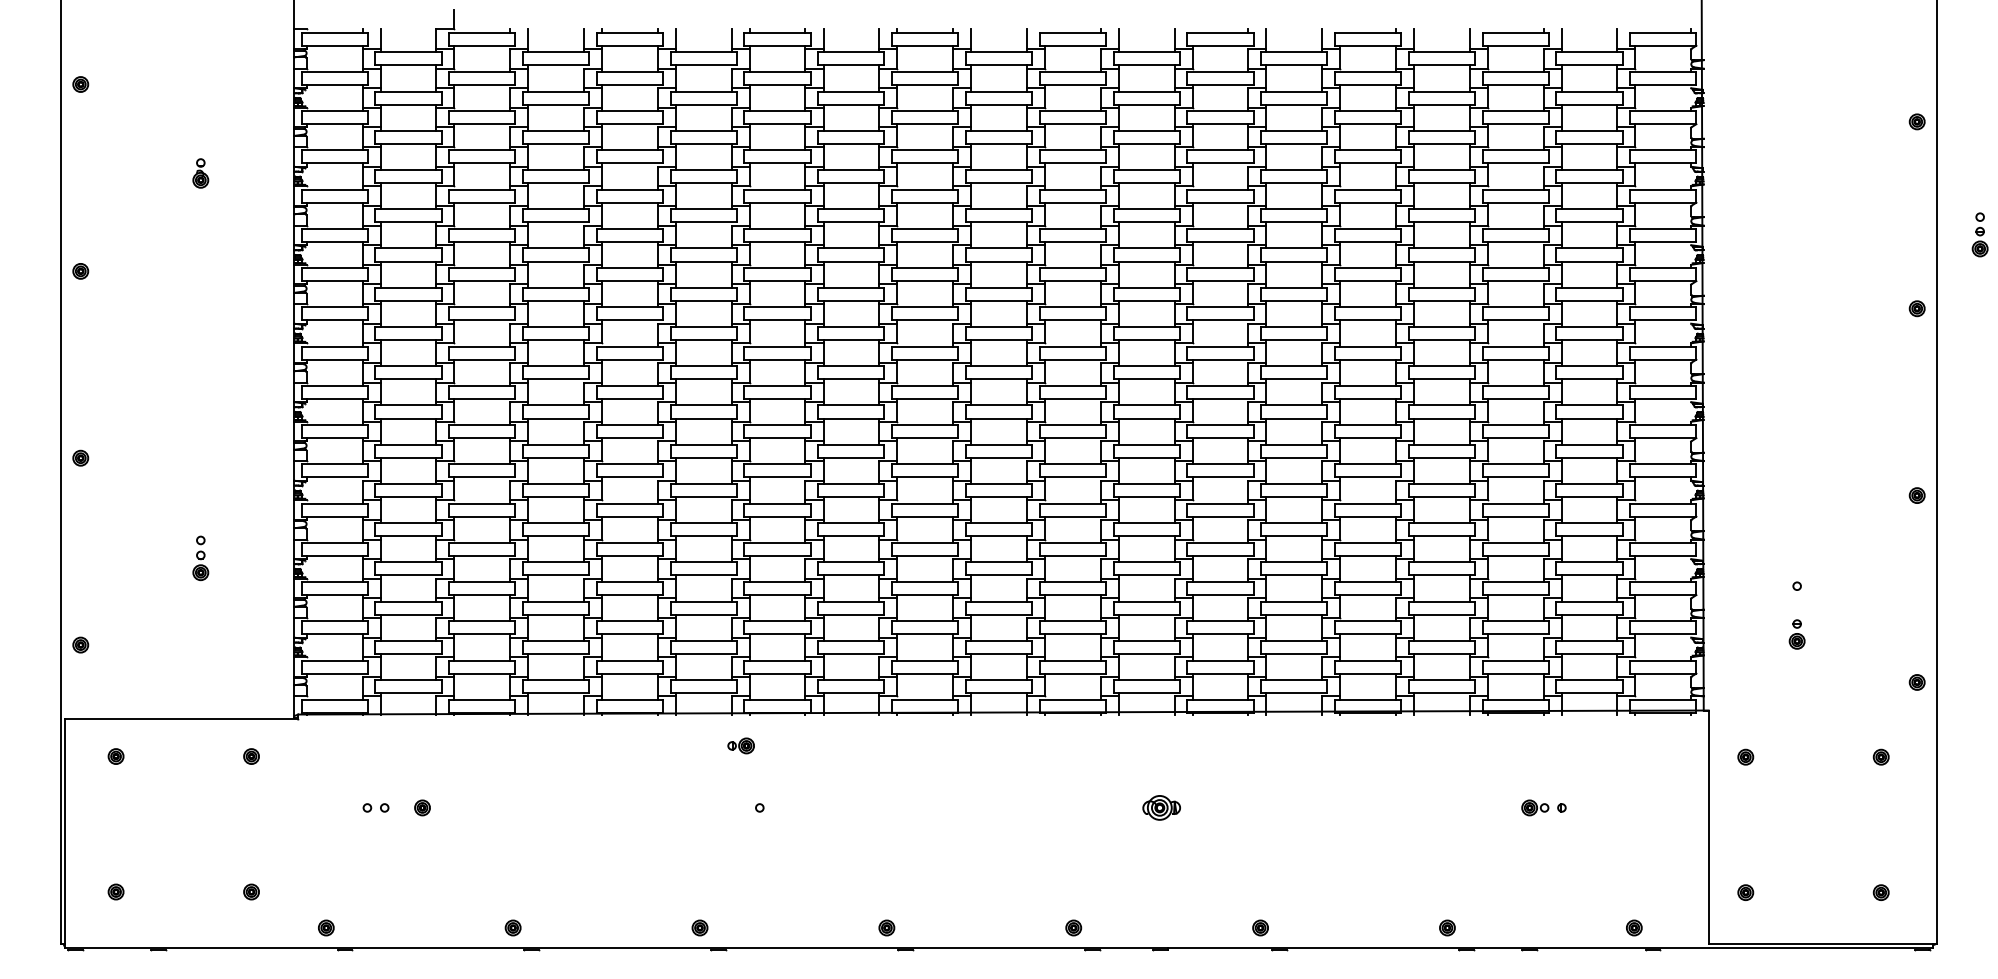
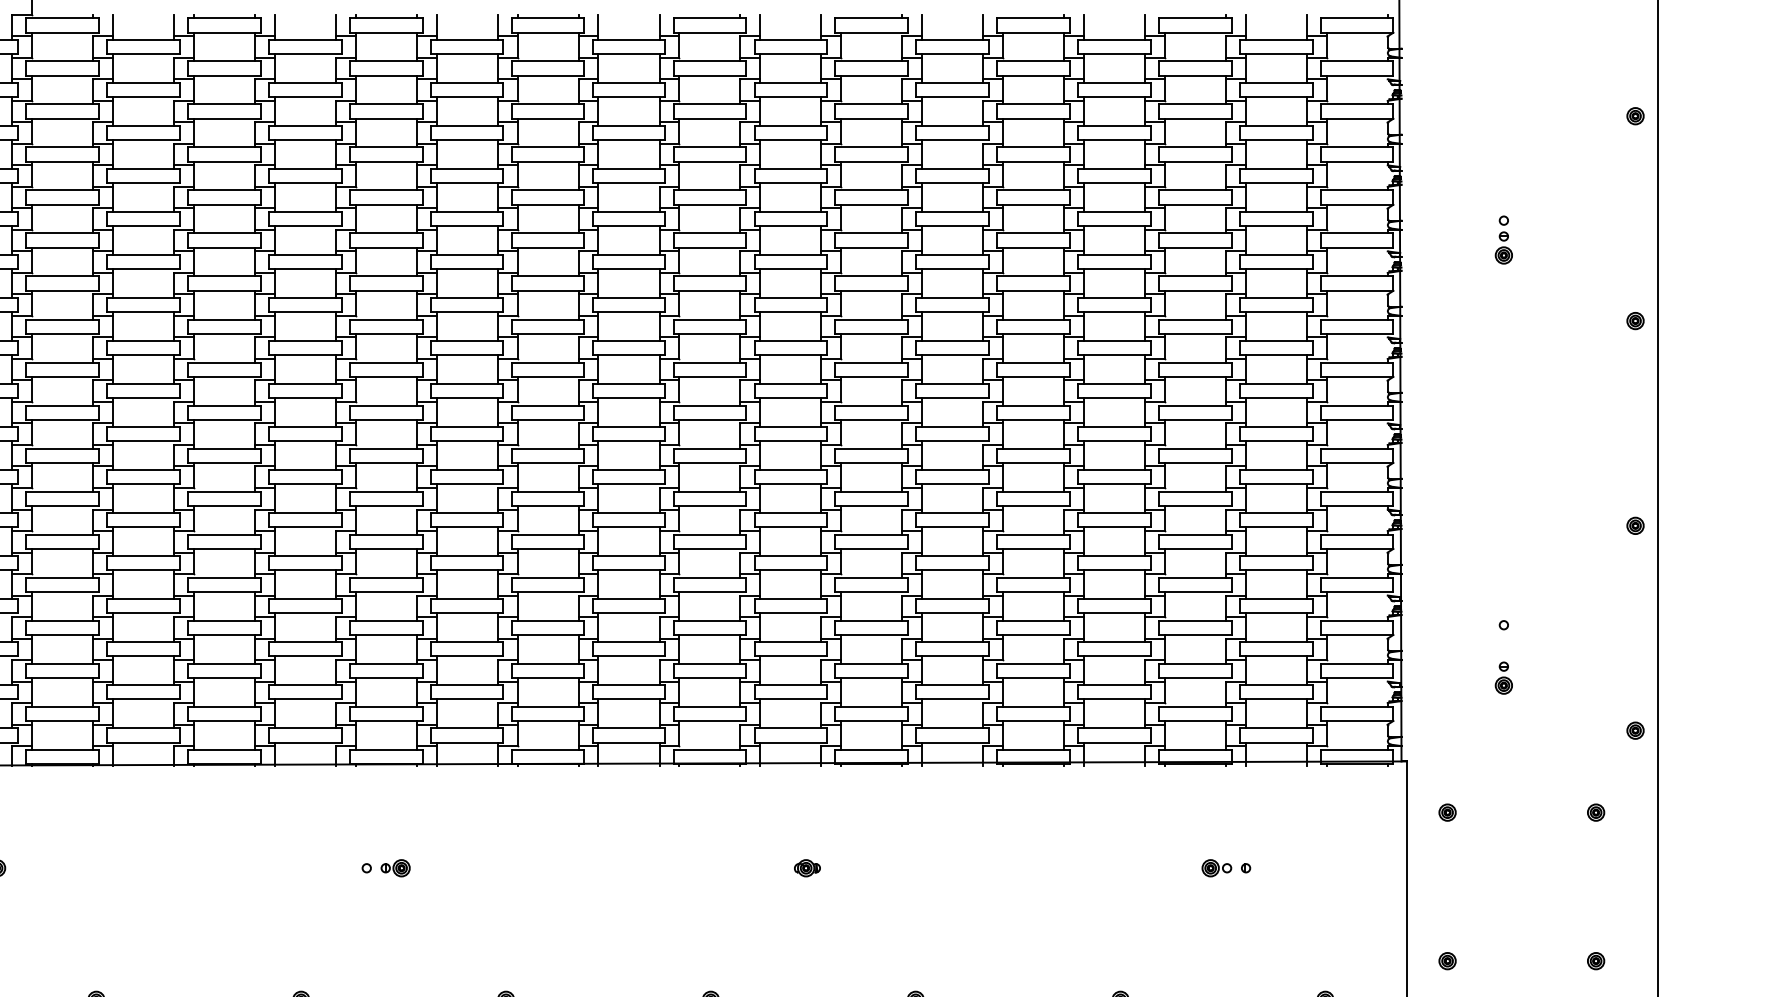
part: (1979, 234) -> (1503, 239), moved
part: (740, 745) -> (394, 867), moved
part: (1161, 807) -> (807, 867), size x0.62

